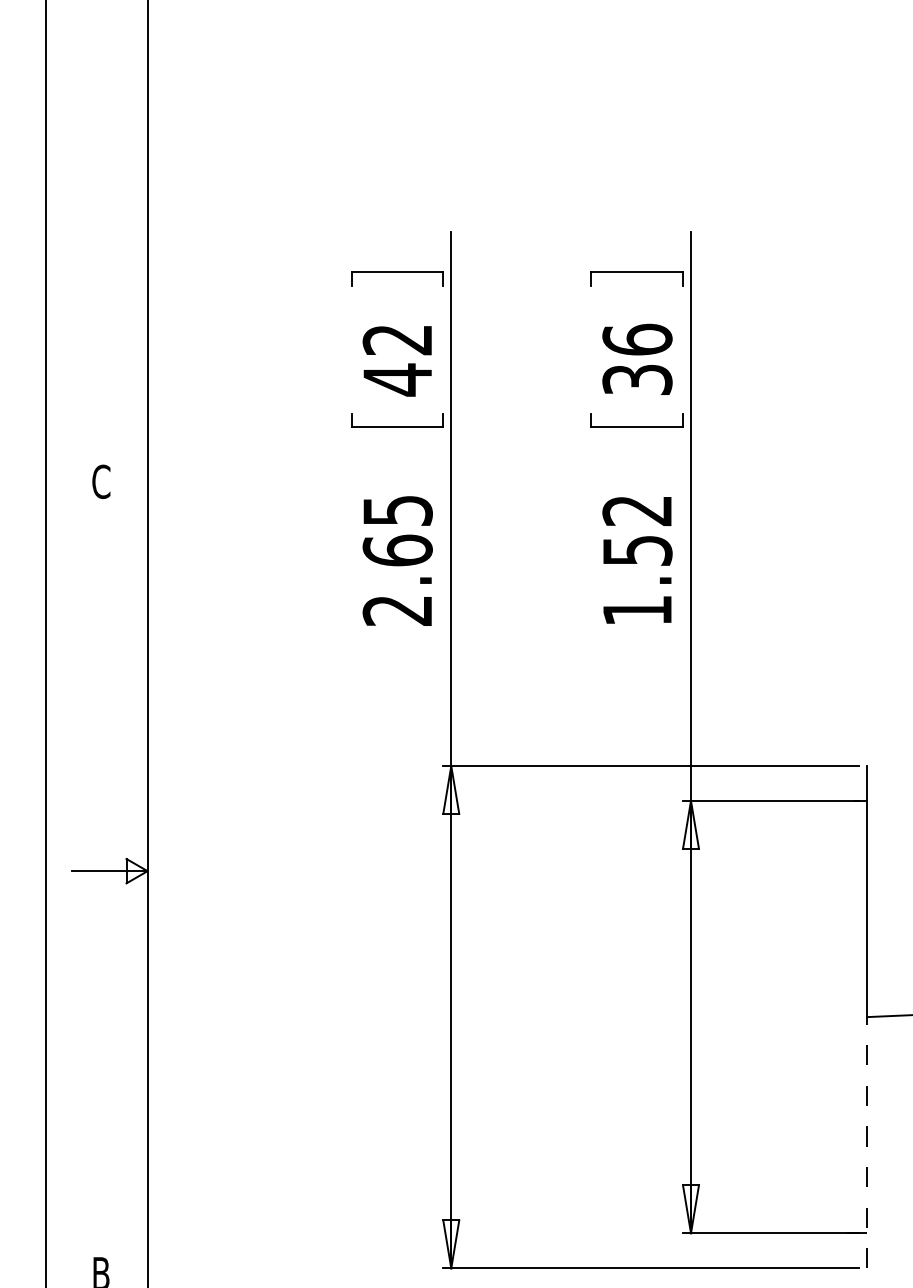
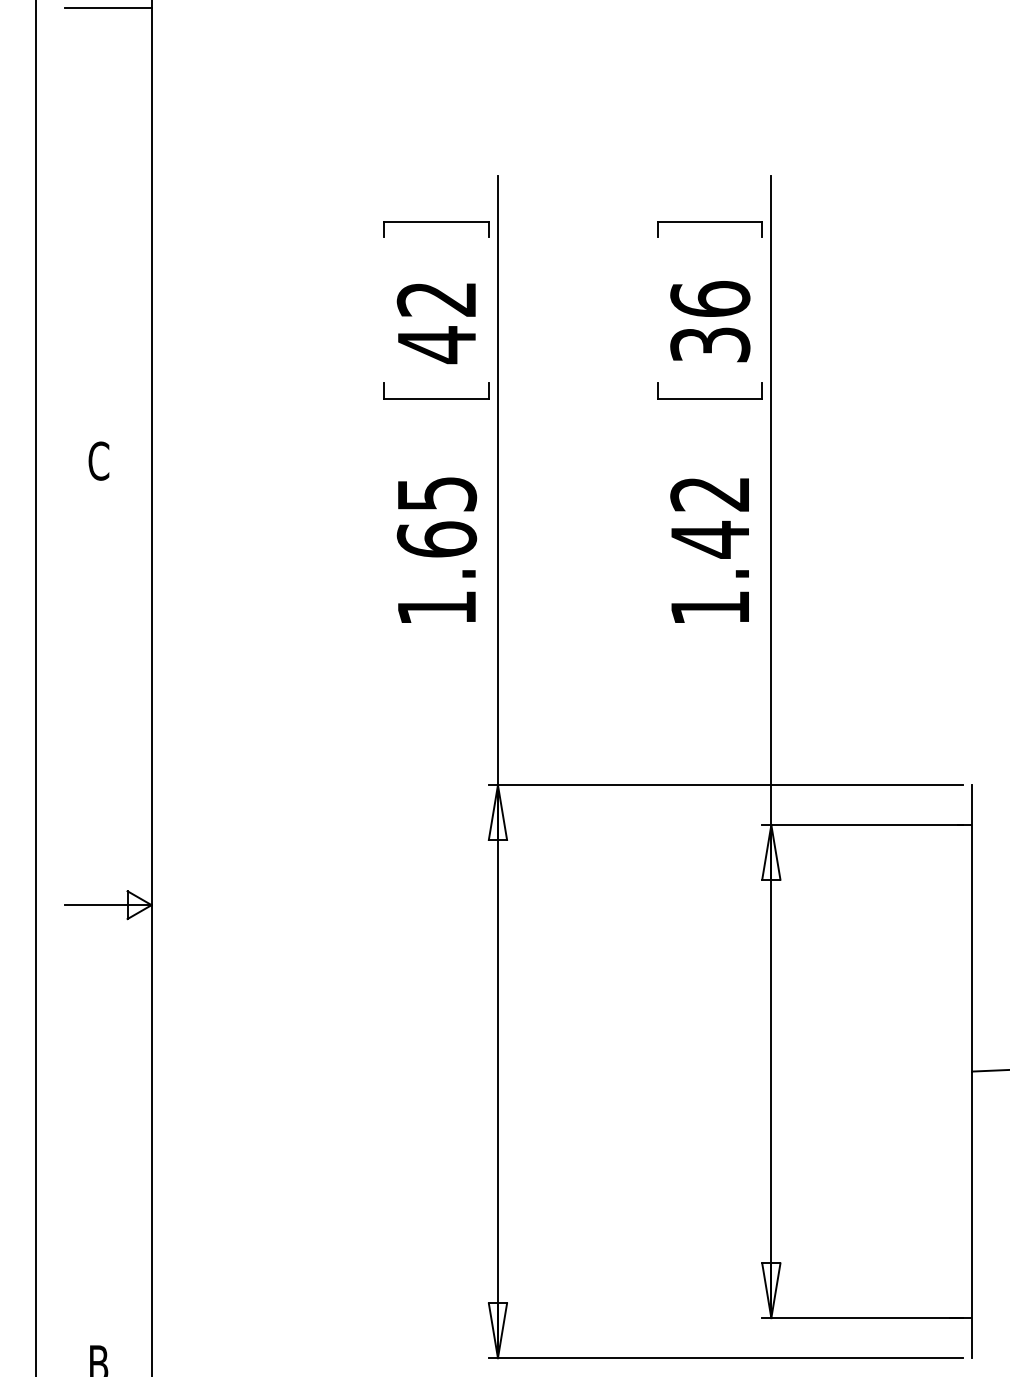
line: (109, 84) -> (108, 8), added
text: (637, 550) -> (710, 539), 1.52 -> 1.42
text: (396, 610) -> (435, 607), 2.65 -> 1.65
line: (866, 1142) -> (971, 1214), dashed -> solid

